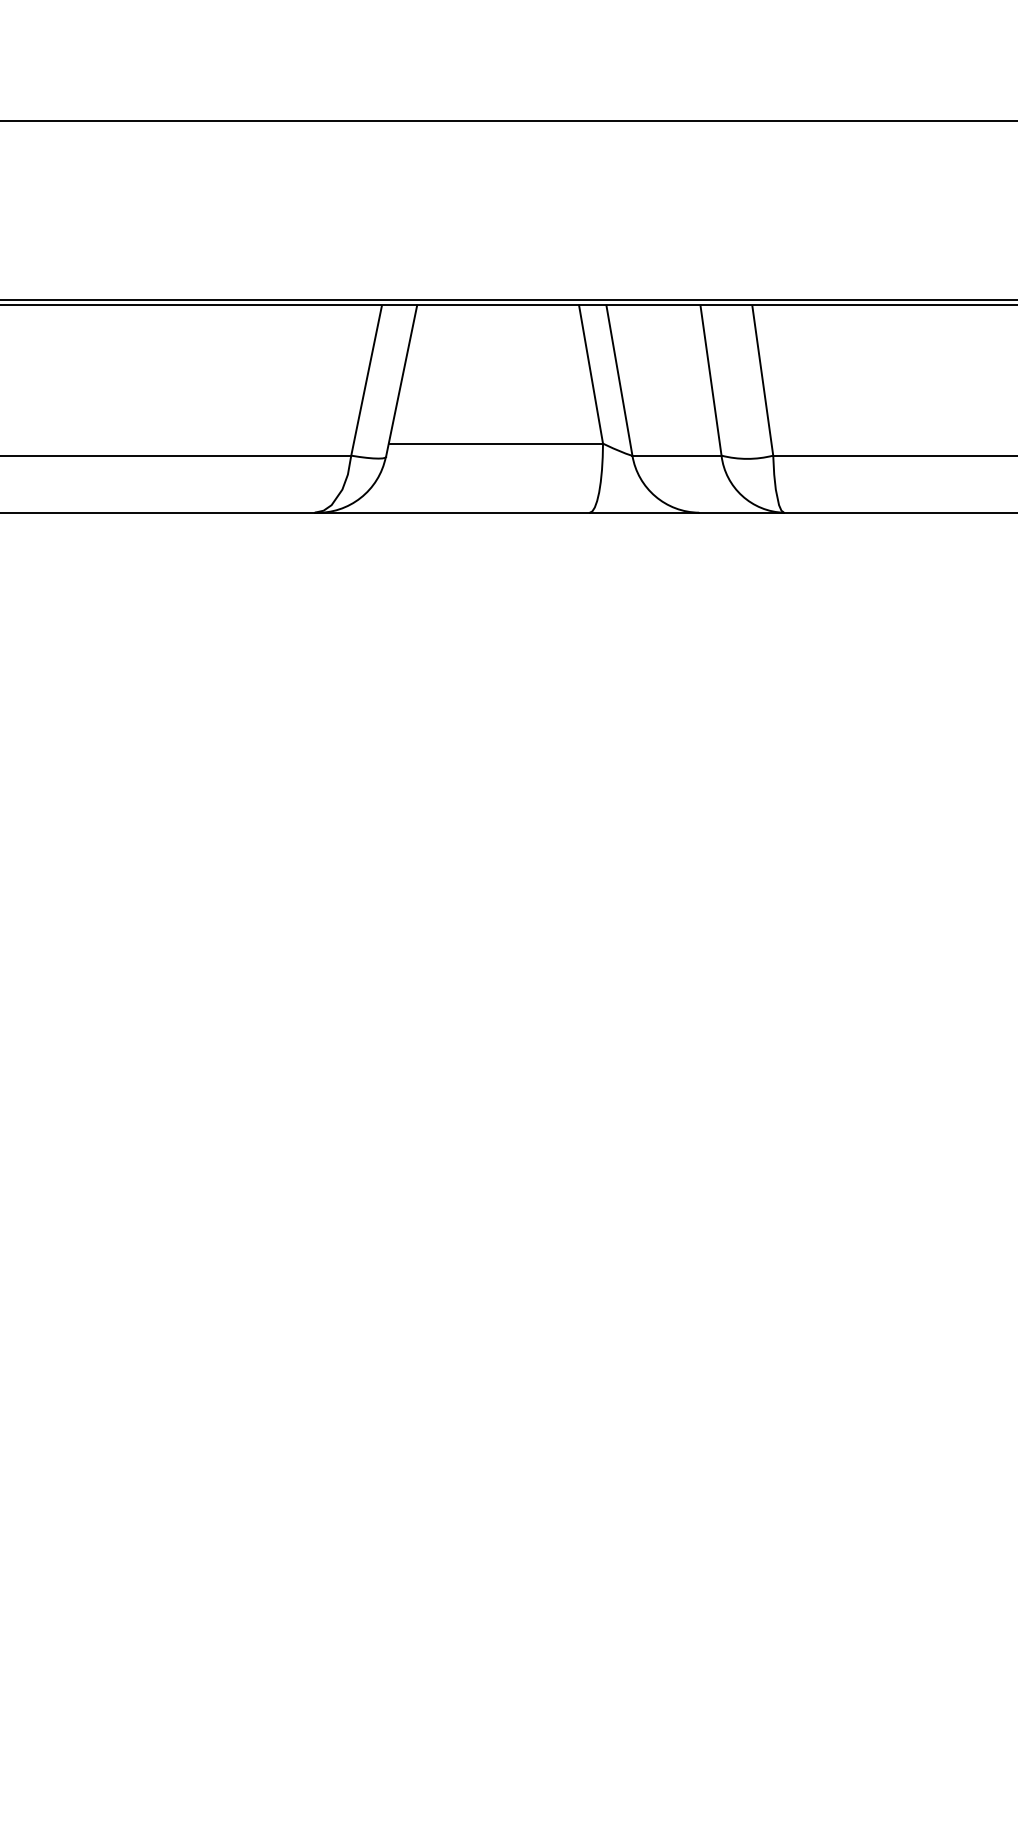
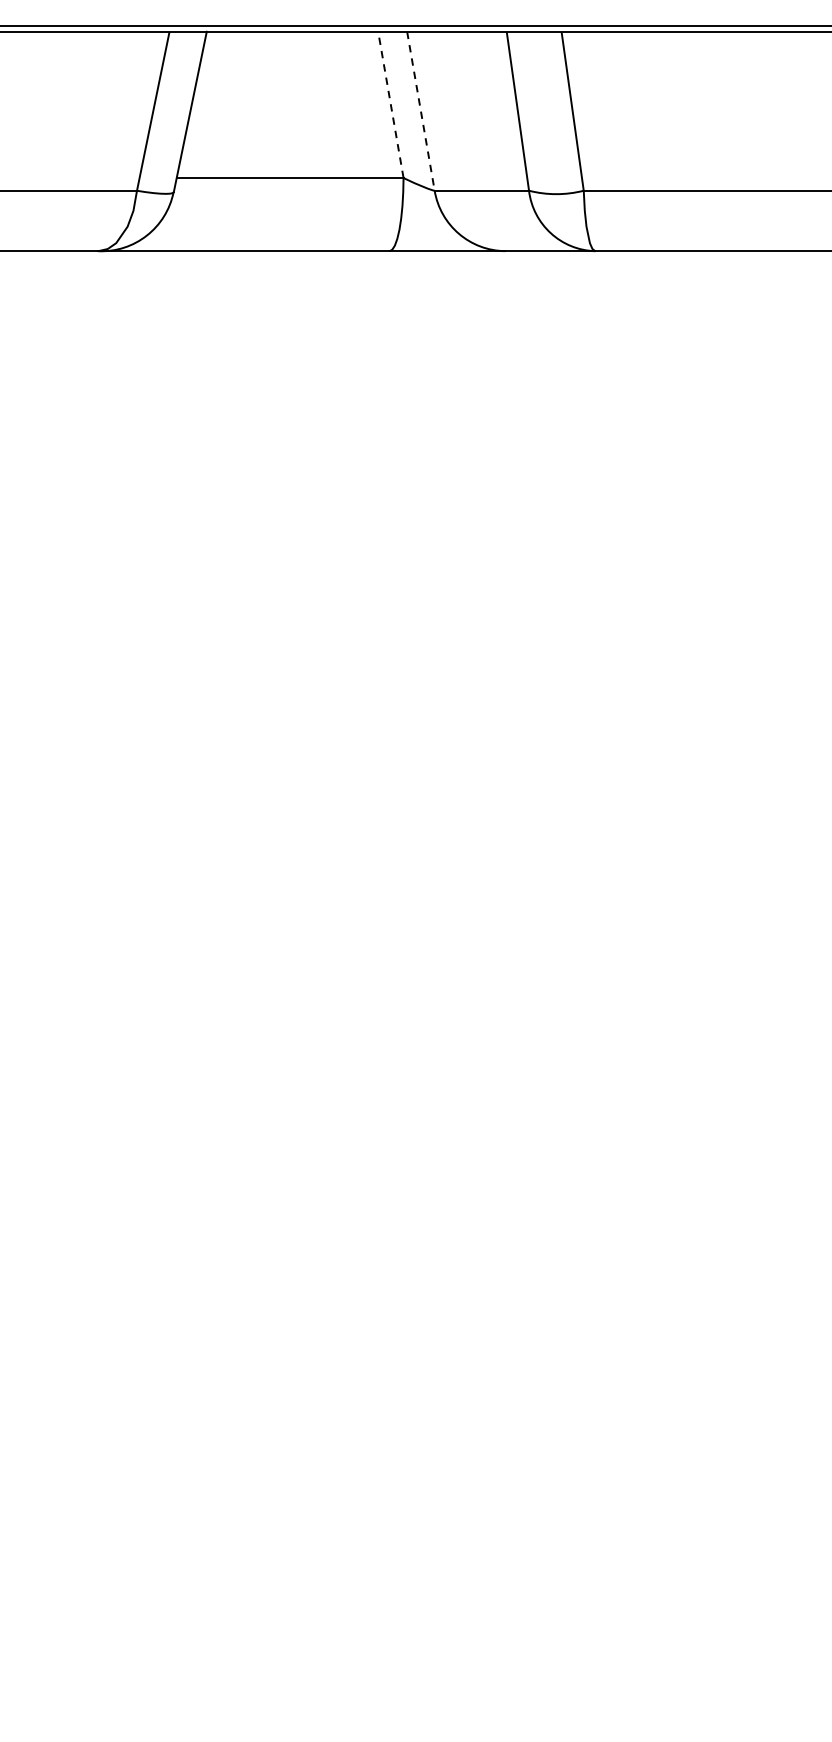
line: (590, 374) -> (390, 104), solid -> dashed
line: (619, 381) -> (420, 112), solid -> dashed

